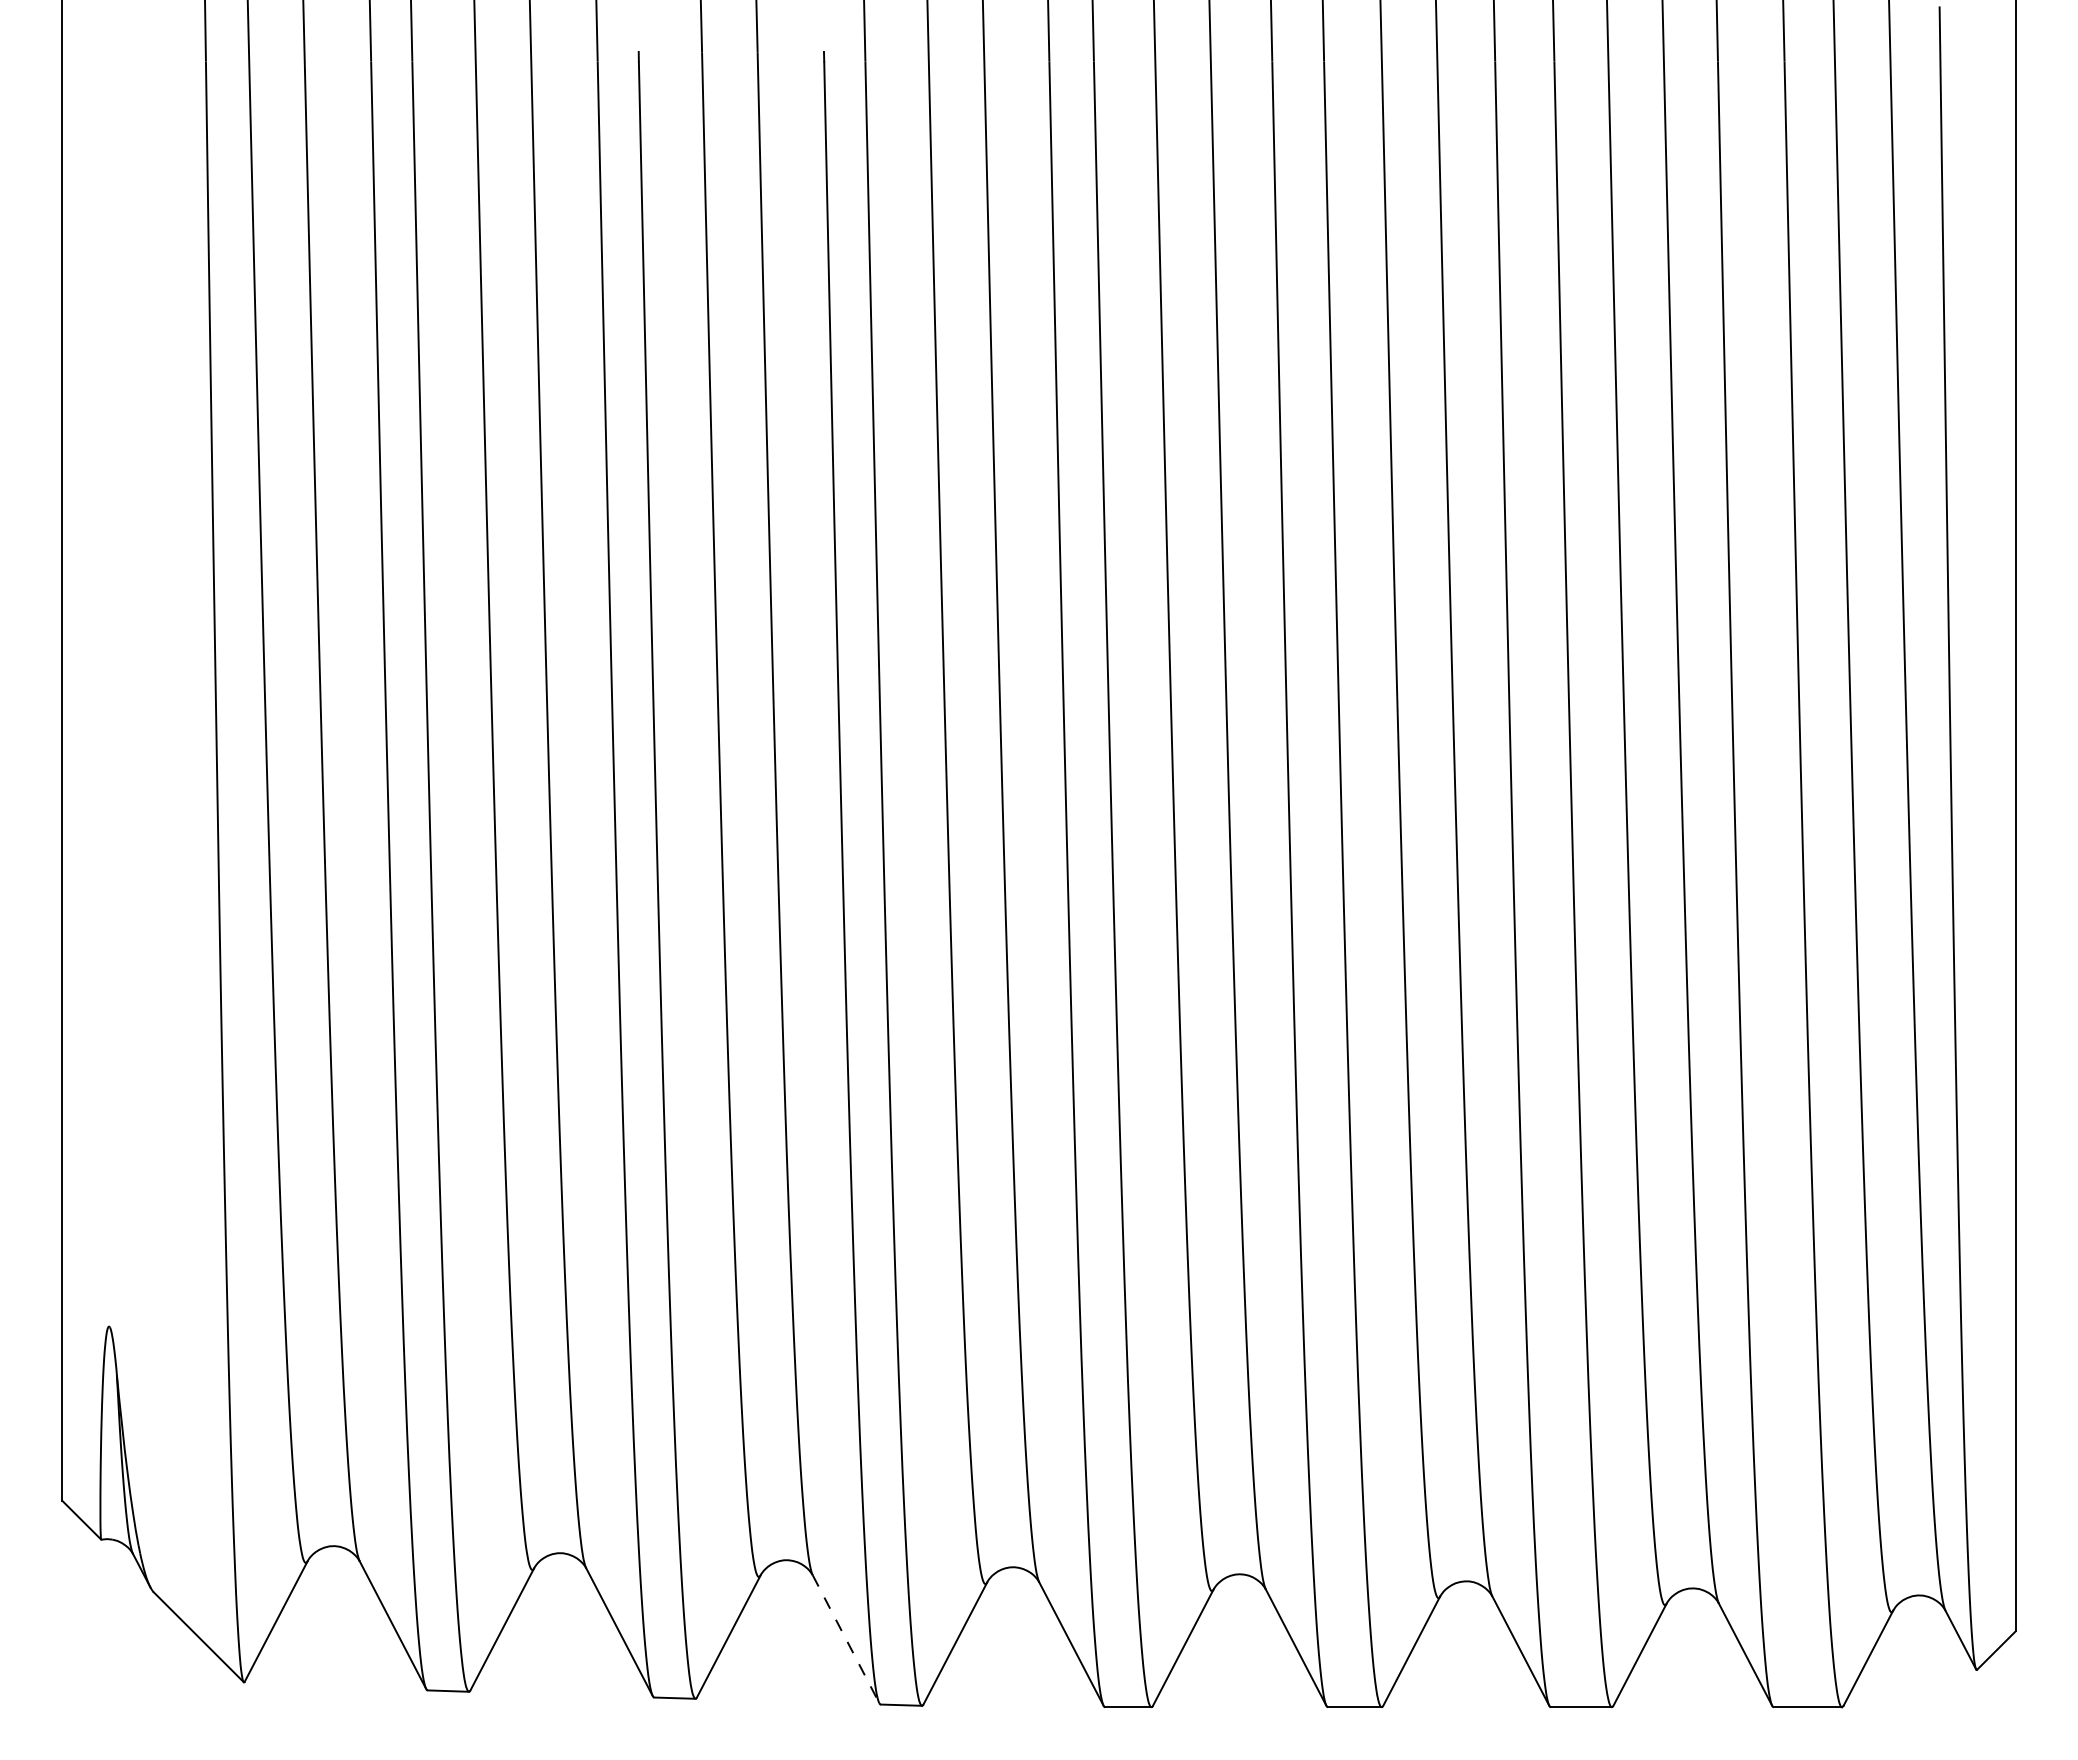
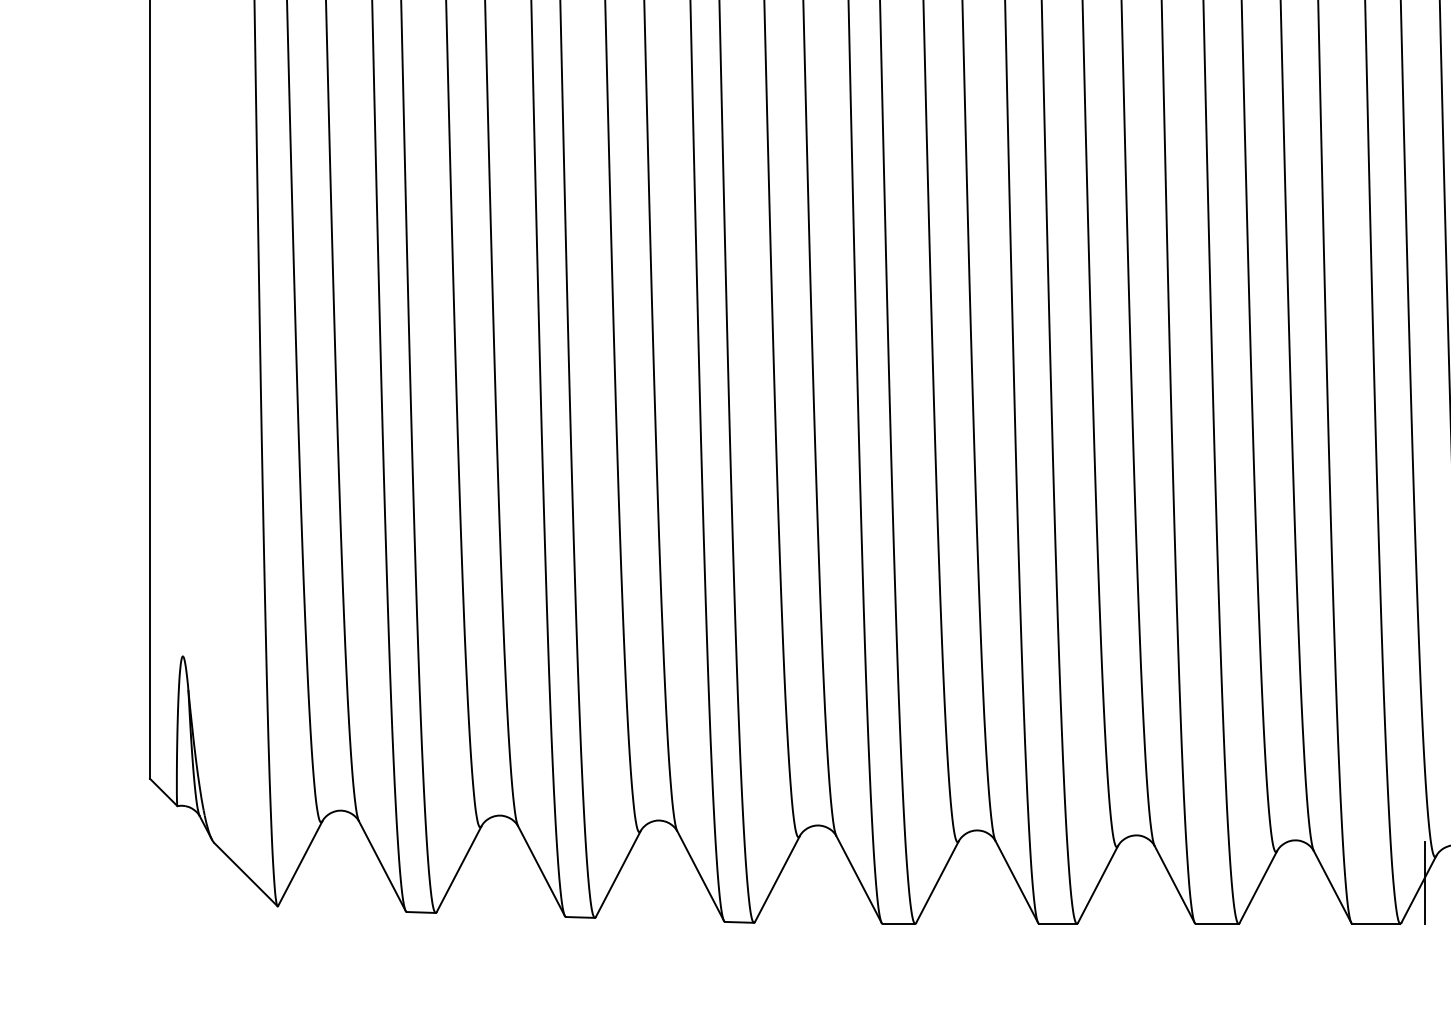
line: (846, 1639) -> (700, 876), dashed -> solid
line: (1877, 1648) -> (1425, 882), added

